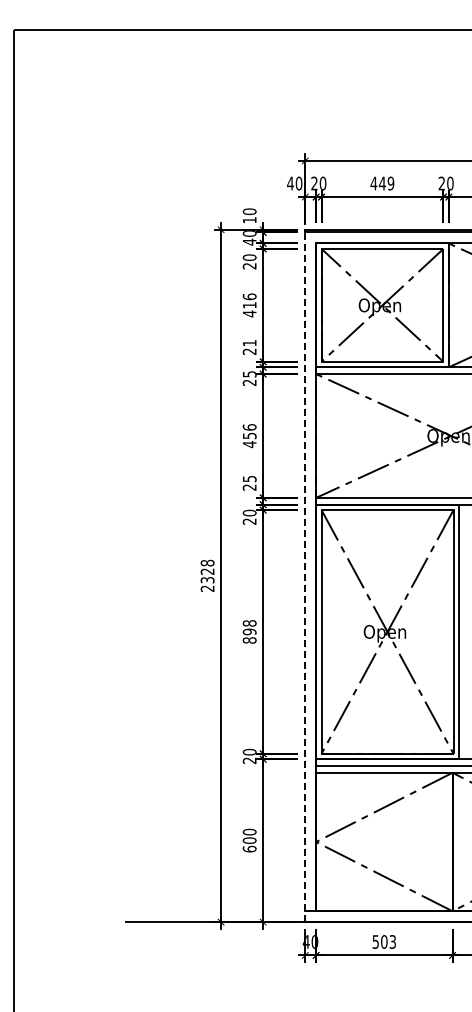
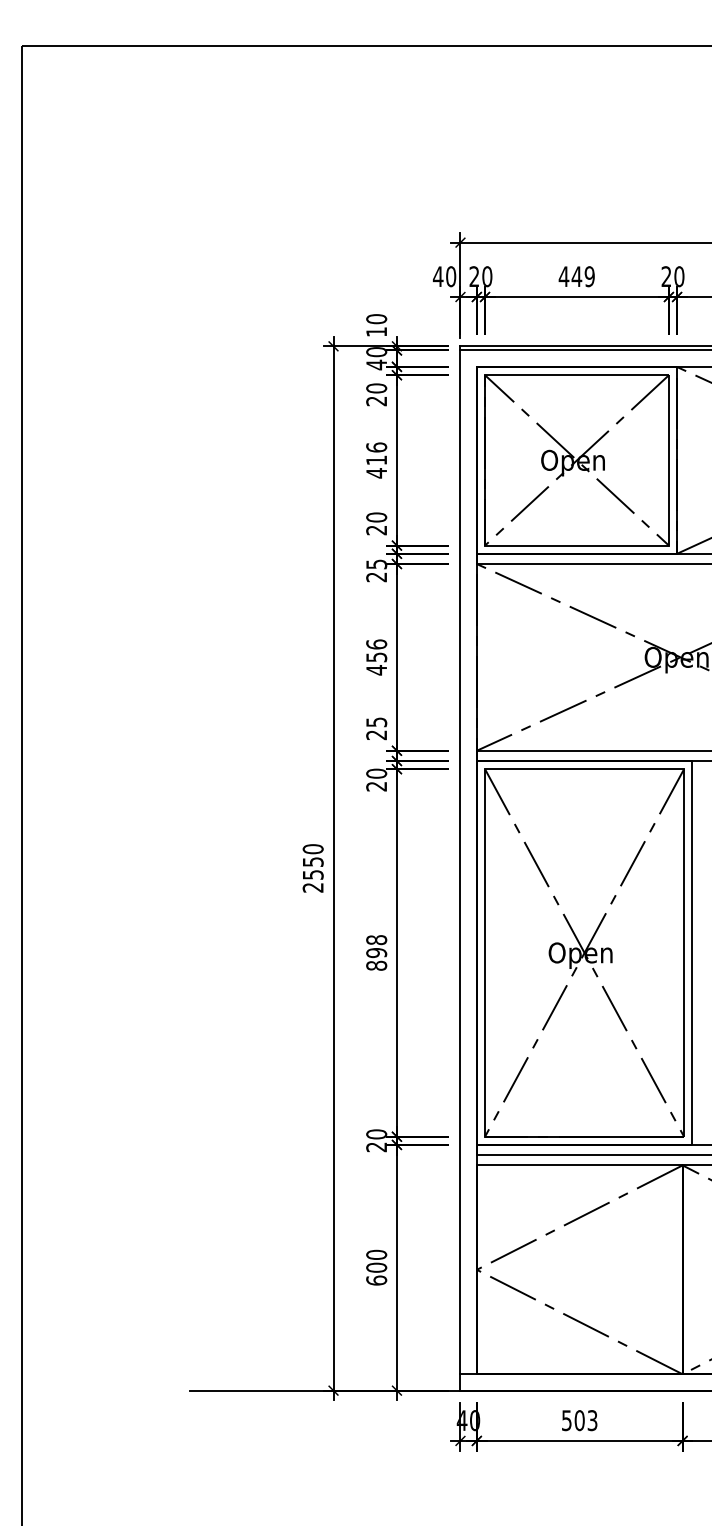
text: (249, 342) -> (376, 516), 21 -> 20
text: (207, 571) -> (313, 861), 2328 -> 2550
line: (305, 577) -> (460, 870), dashed -> solid

